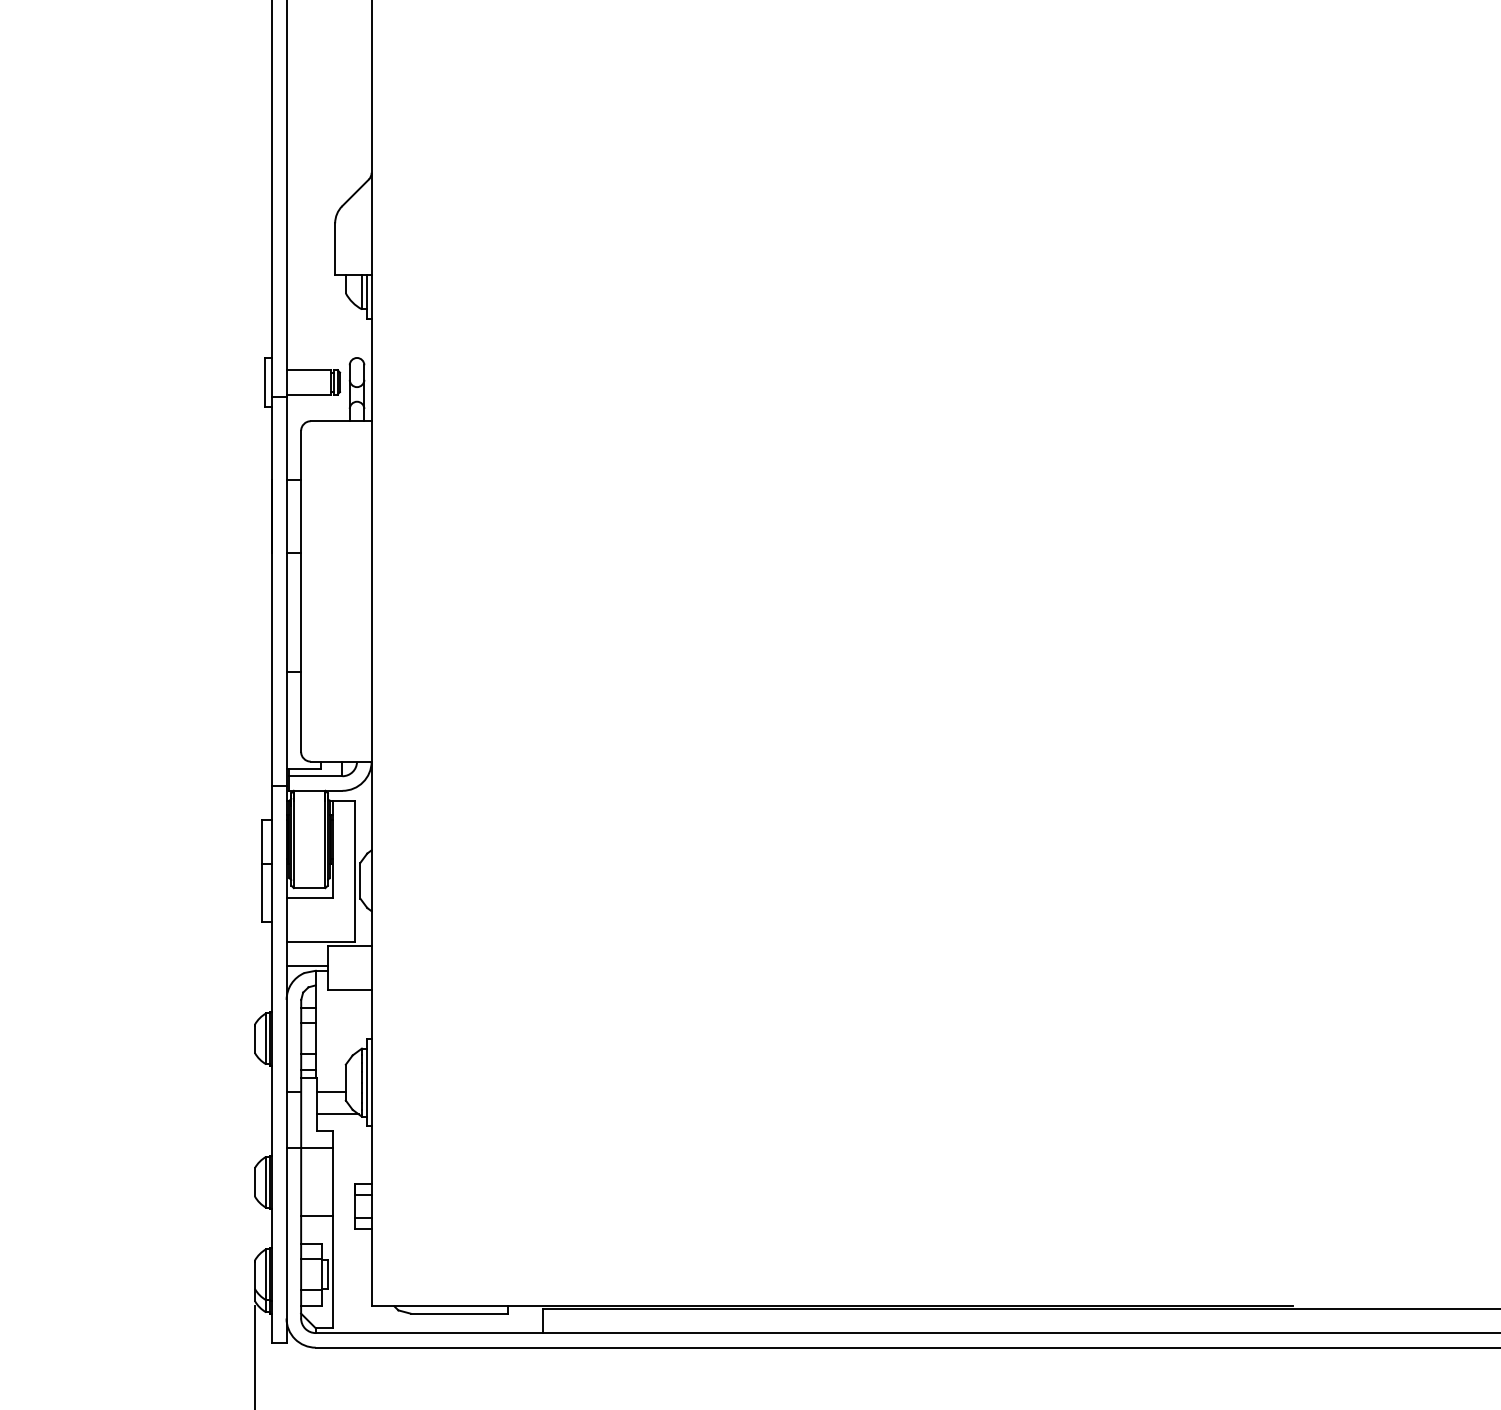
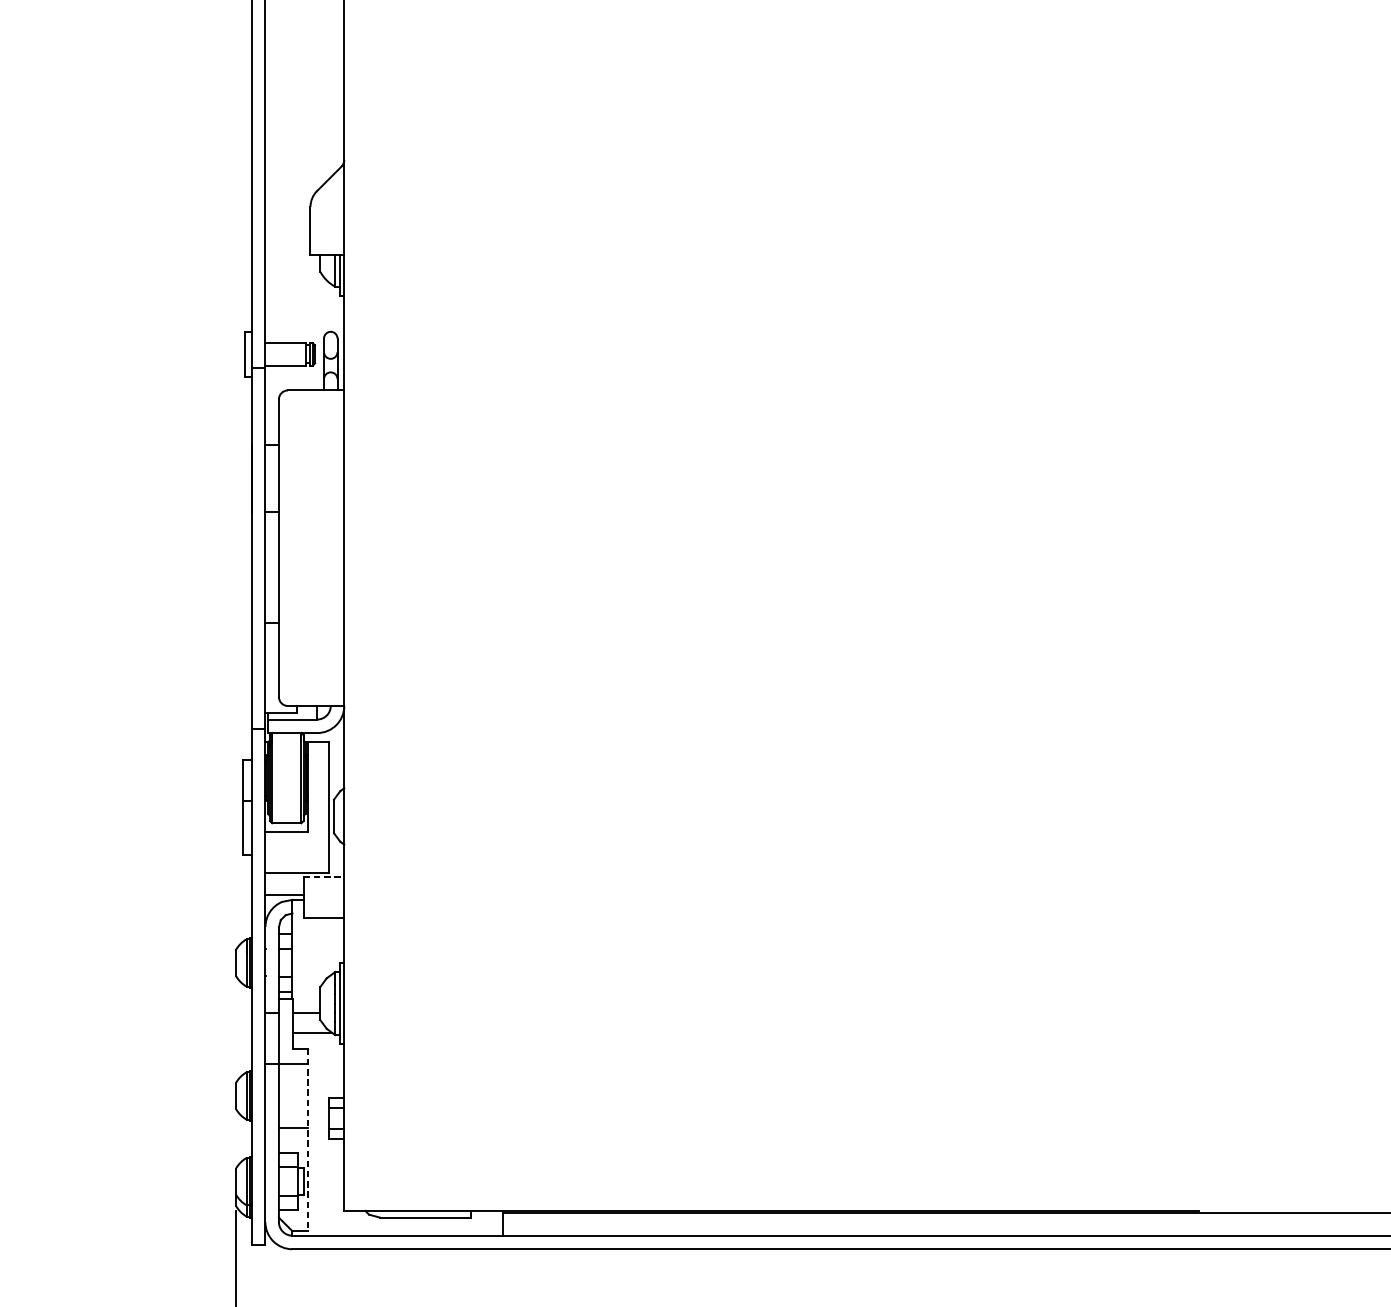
line: (349, 946) -> (323, 877), solid -> dashed
line: (332, 1230) -> (308, 1140), solid -> dashed

